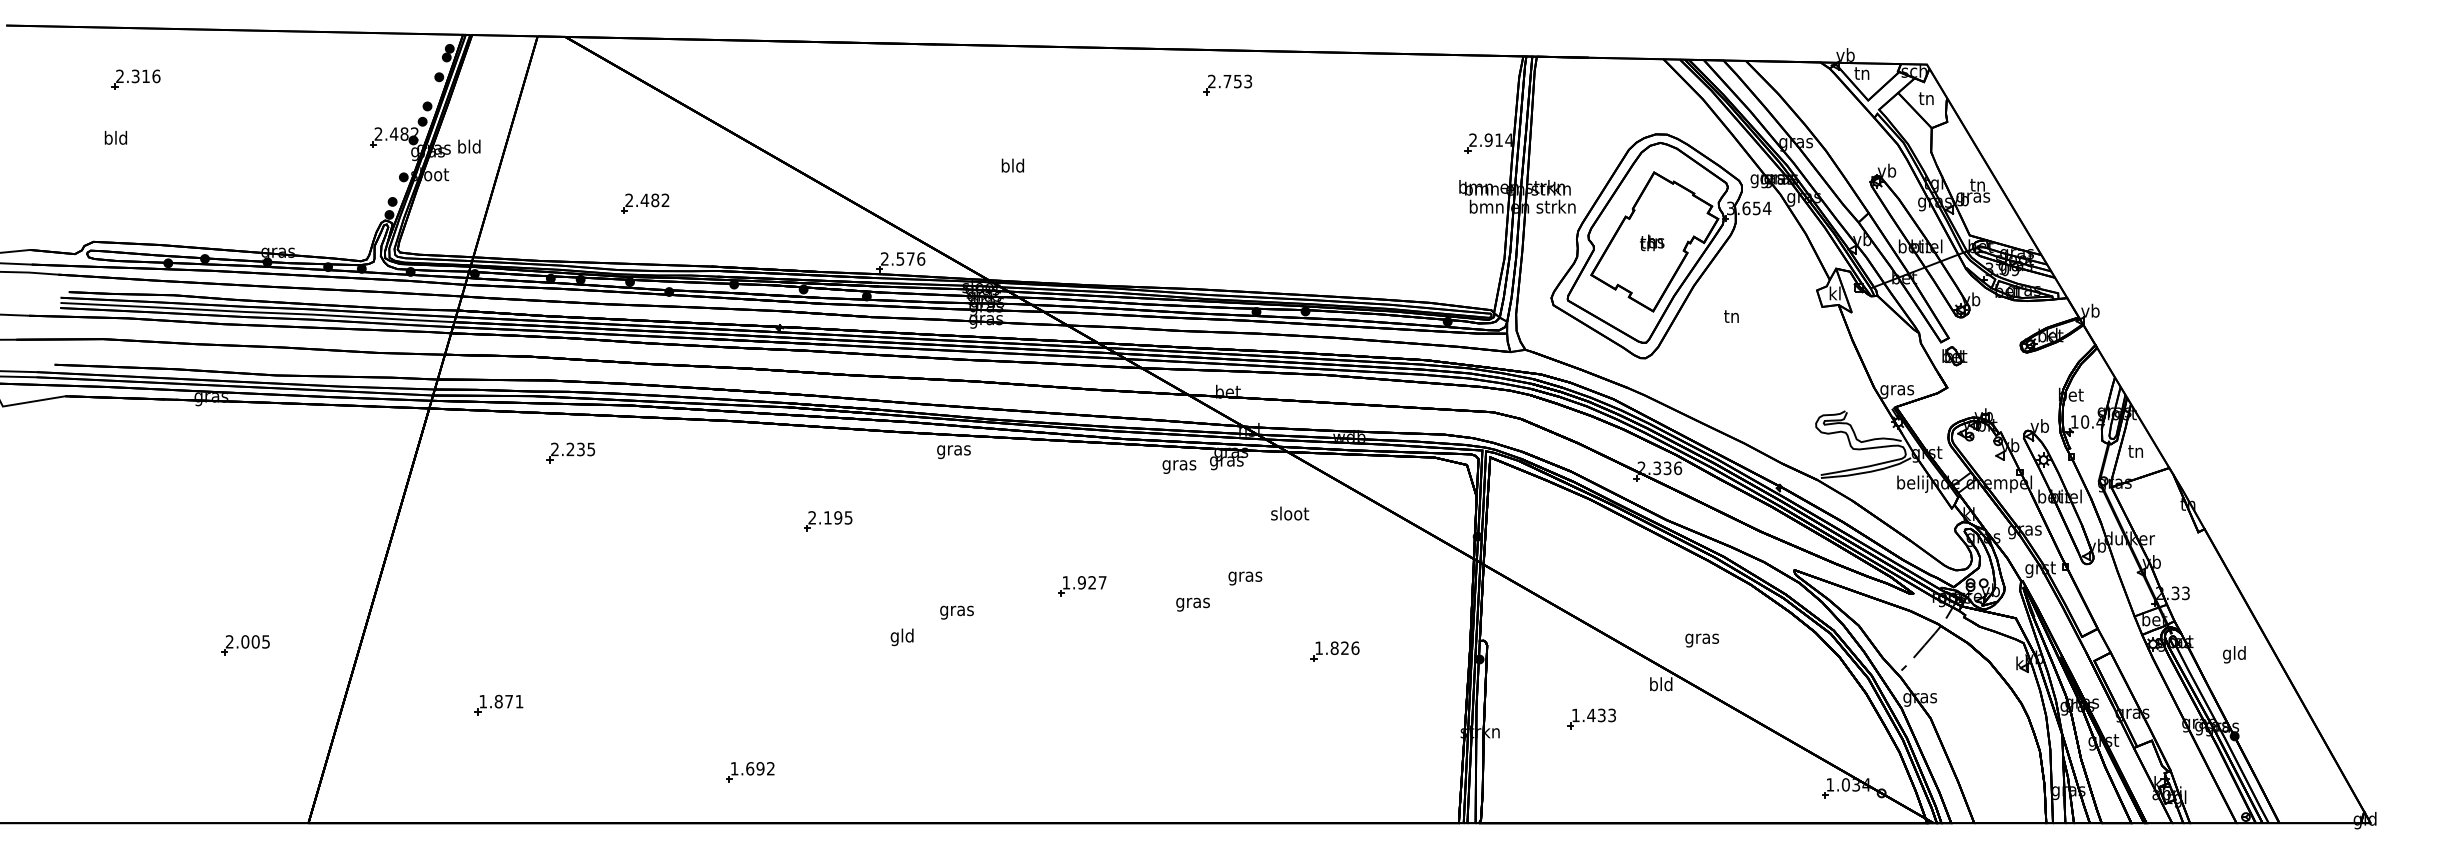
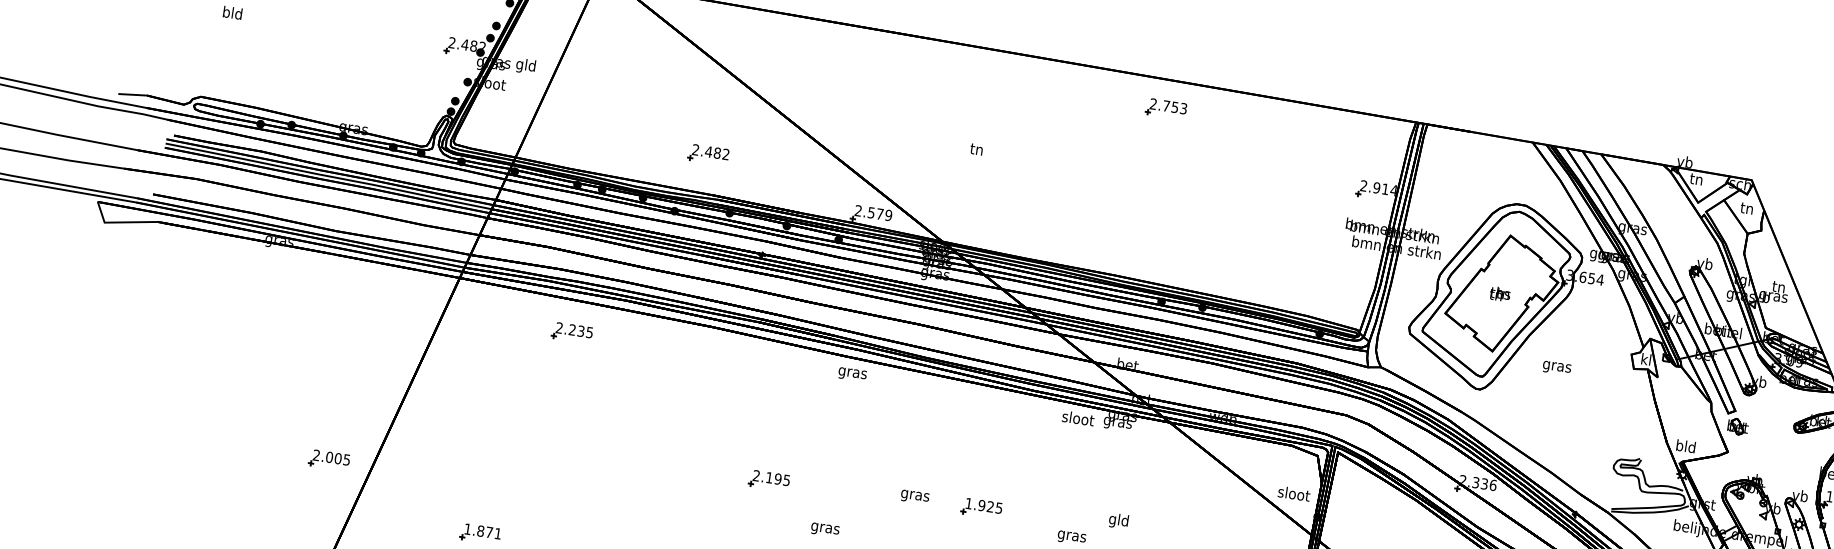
text: (461, 148) -> (519, 65), bld -> gld
text: (1012, 165) -> (976, 149), bld -> tn
part: (645, 203) -> (708, 154), moved
text: (921, 258) -> (889, 215), 2.576 -> 2.579
text: (1731, 318) -> (1556, 367), tn -> gras
text: (1897, 389) -> (1686, 447), gras -> bld
text: (953, 452) -> (852, 374), moved
text: (1179, 464) -> (1078, 419), gras -> sloot
text: (1290, 513) -> (1294, 493), moved
part: (828, 521) -> (769, 480), moved
text: (1245, 576) -> (1119, 520), gras -> gld
text: (1102, 582) -> (999, 507), 1.927 -> 1.925
text: (956, 612) -> (914, 496), moved
text: (902, 637) -> (825, 528), gld -> gras
part: (245, 645) -> (329, 460), moved

